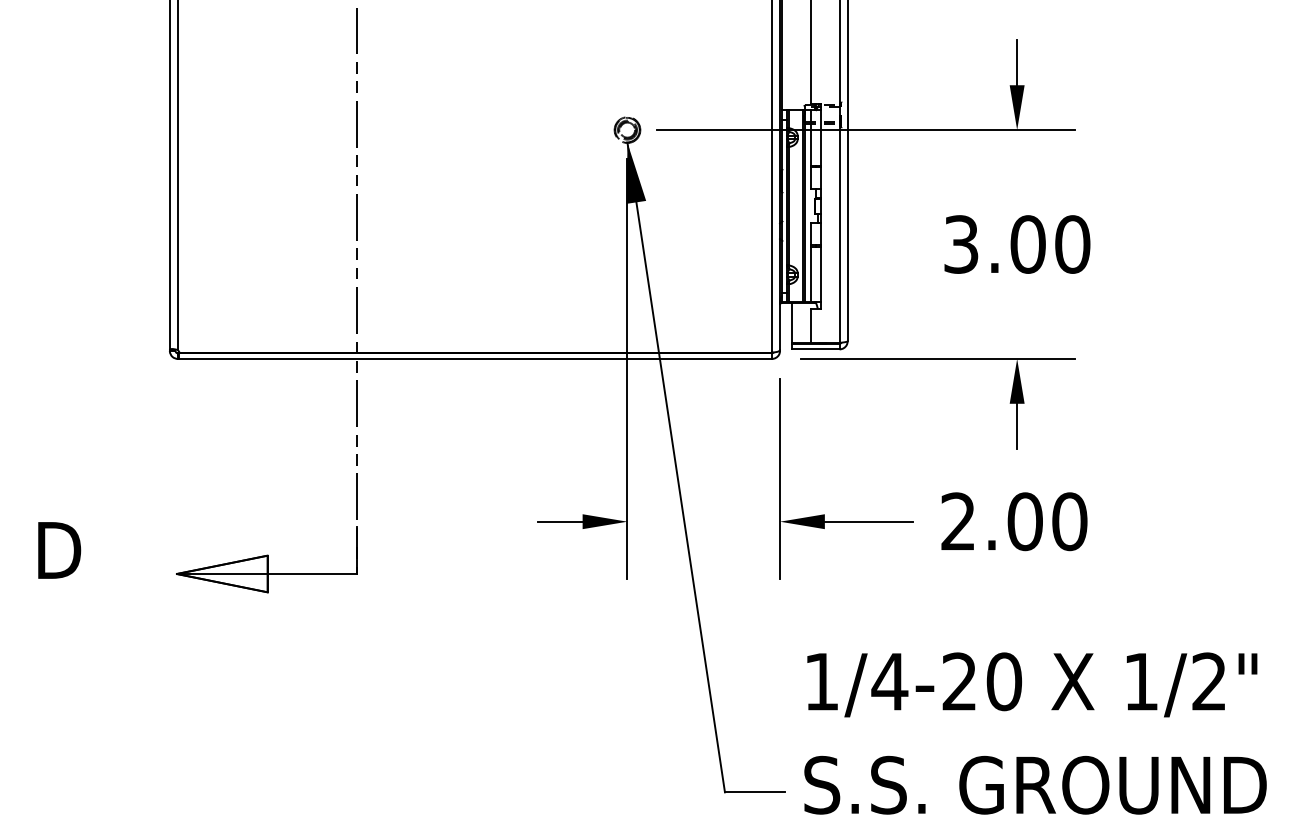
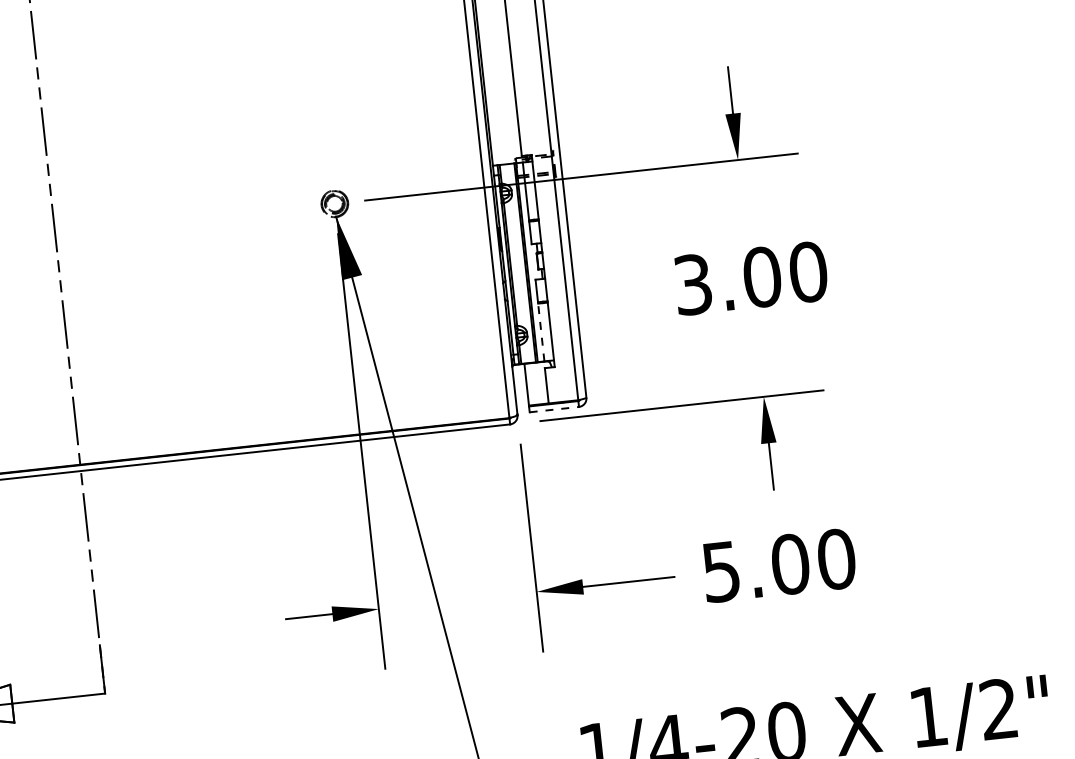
line: (811, 274) -> (541, 332), solid -> dashed
line: (815, 349) -> (554, 409), solid -> dashed
text: (957, 521) -> (720, 571), 2.00 -> 5.00

